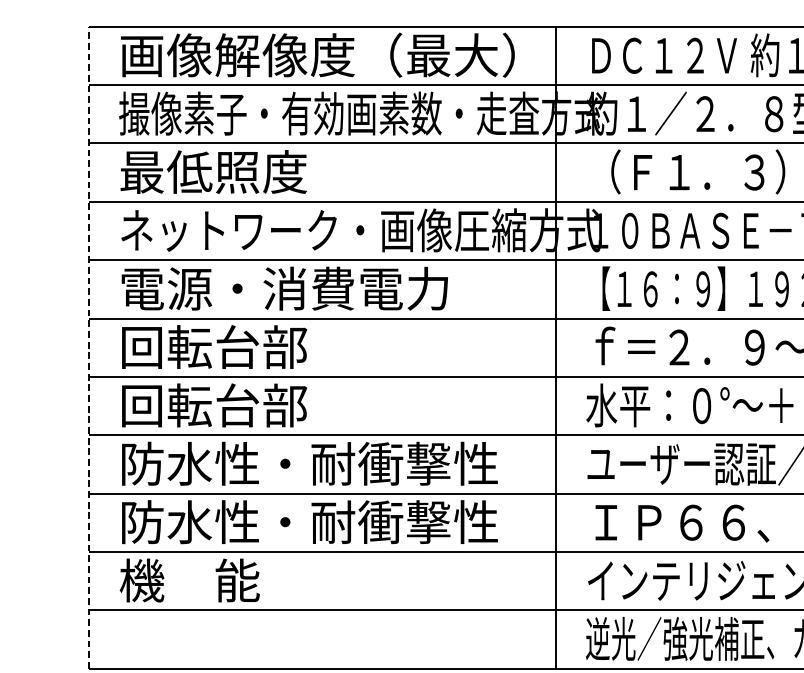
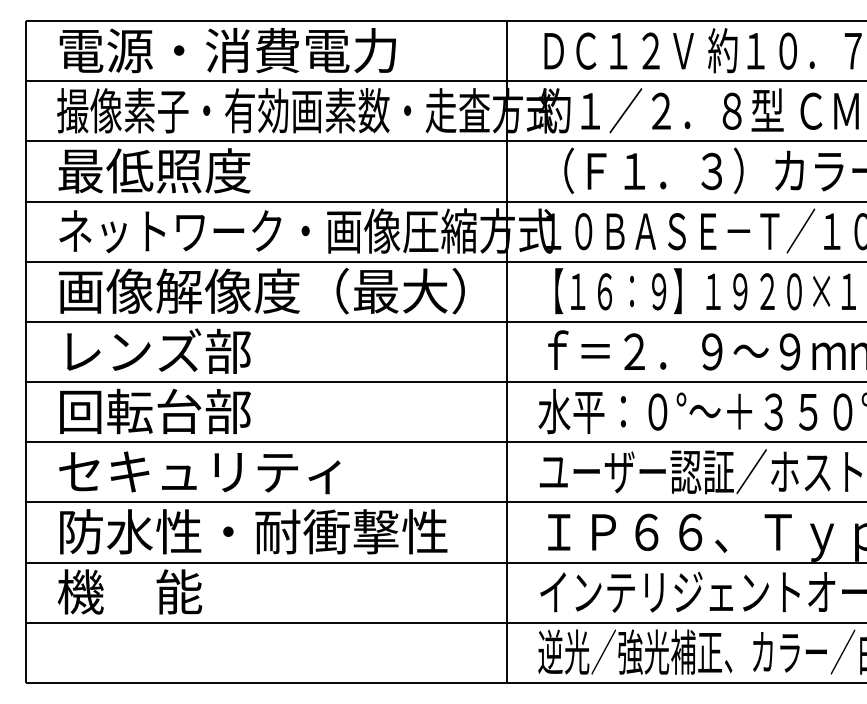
text: (317, 55) -> (261, 50), 画像解像度（最大） -> 電源・消費電力
text: (317, 289) -> (261, 291), 電源・消費電力 -> 画像解像度（最大）
text: (190, 346) -> (130, 350), 回転台部 -> レンズ部
line: (89, 348) -> (26, 352), dashed -> solid
text: (309, 463) -> (253, 471), 防水性・耐衝撃性 -> セキュリティ

